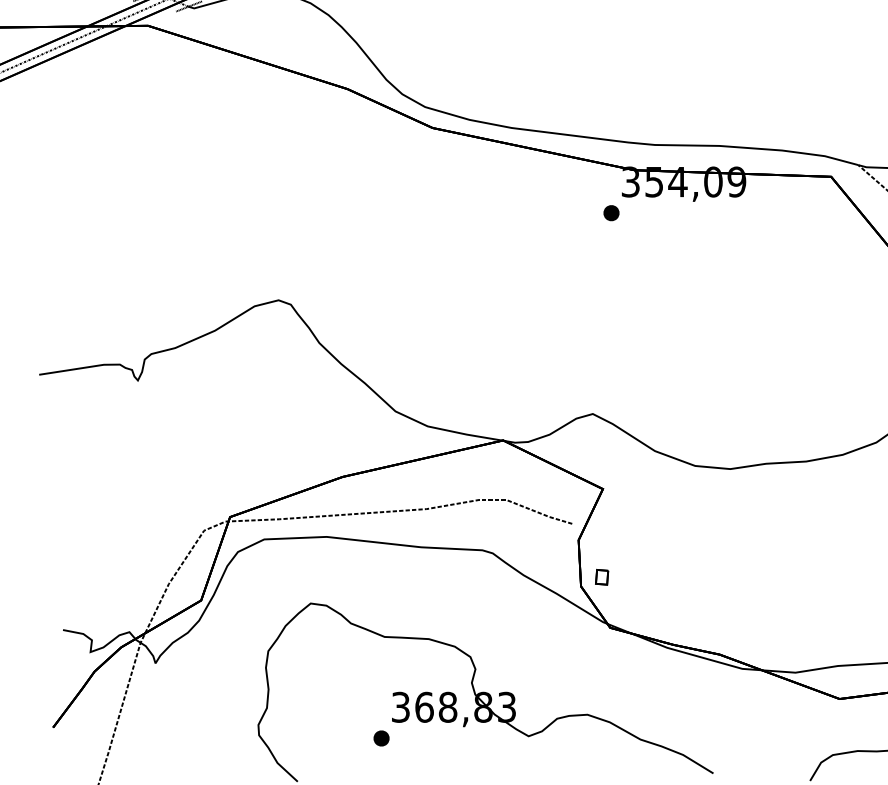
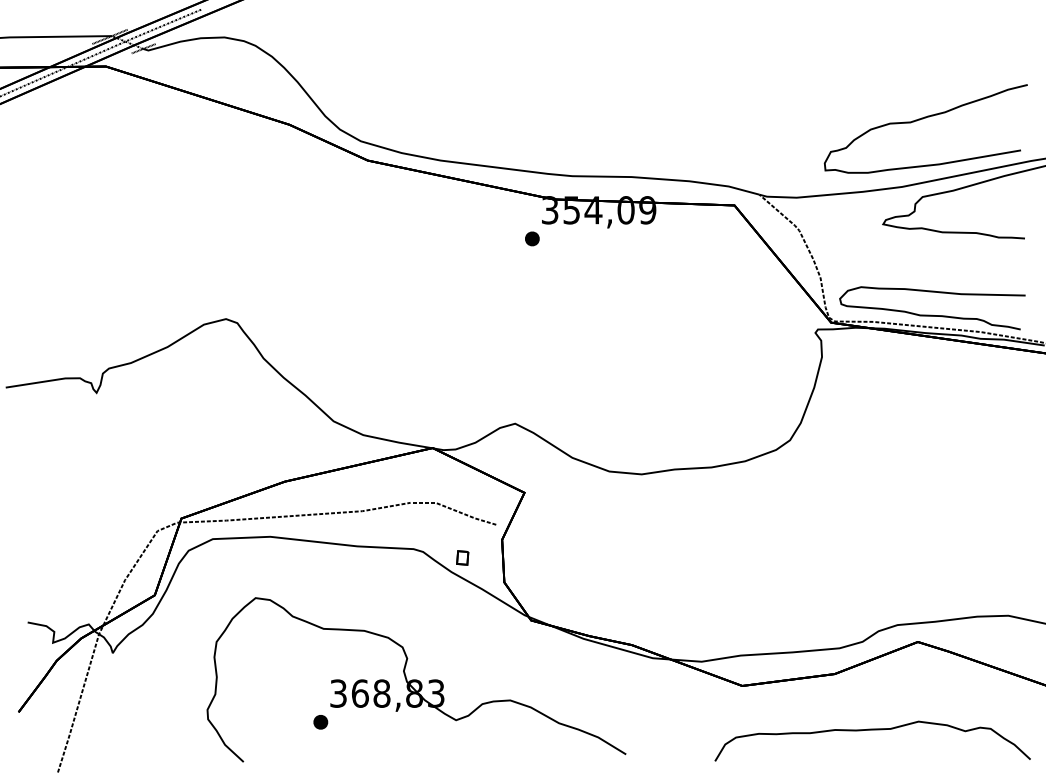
part: (601, 576) -> (462, 557), moved

